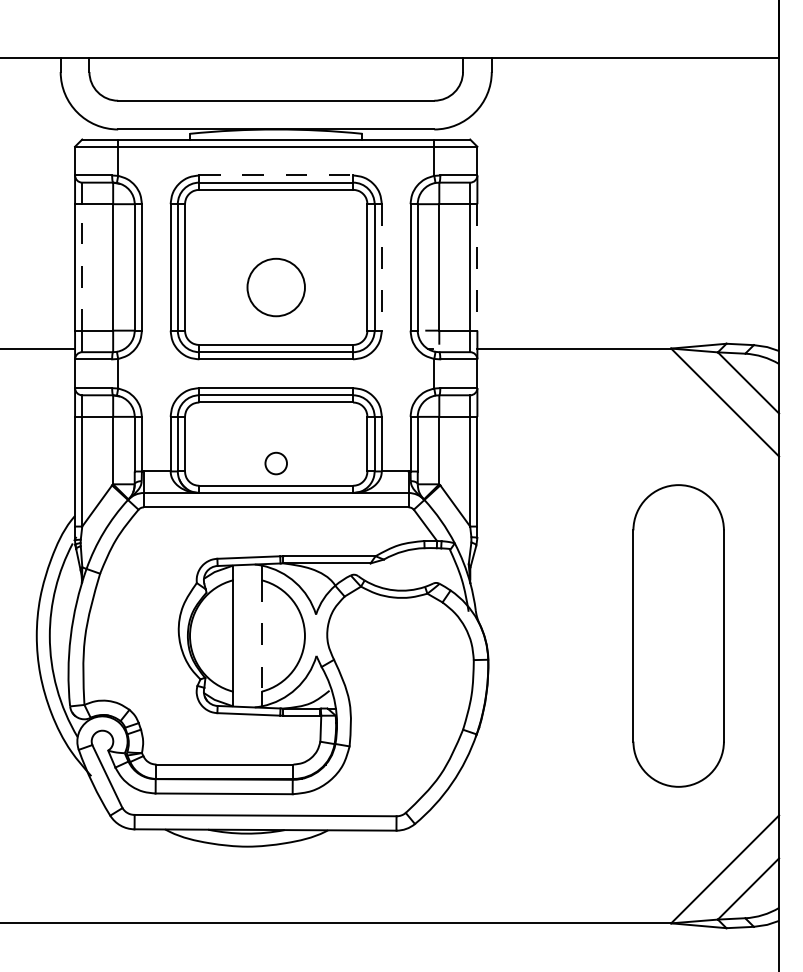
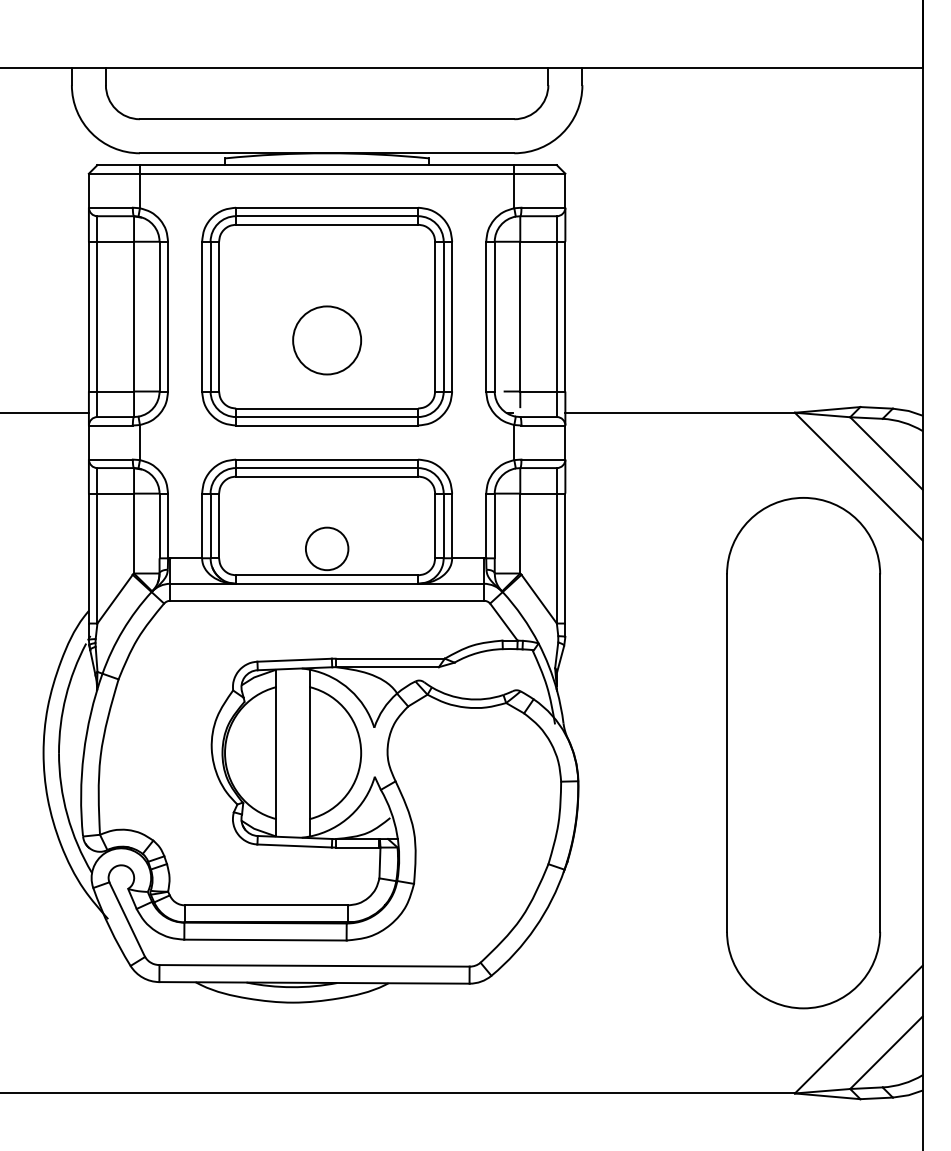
line: (276, 175) -> (327, 207), dashed -> solid
line: (82, 266) -> (97, 315), dashed -> solid
line: (381, 267) -> (451, 316), dashed -> solid
line: (477, 267) -> (565, 316), dashed -> solid
circle: (276, 463) -> (327, 548), size x1.67
line: (261, 635) -> (309, 752), dashed -> solid
part: (678, 635) -> (803, 752), size x1.43

